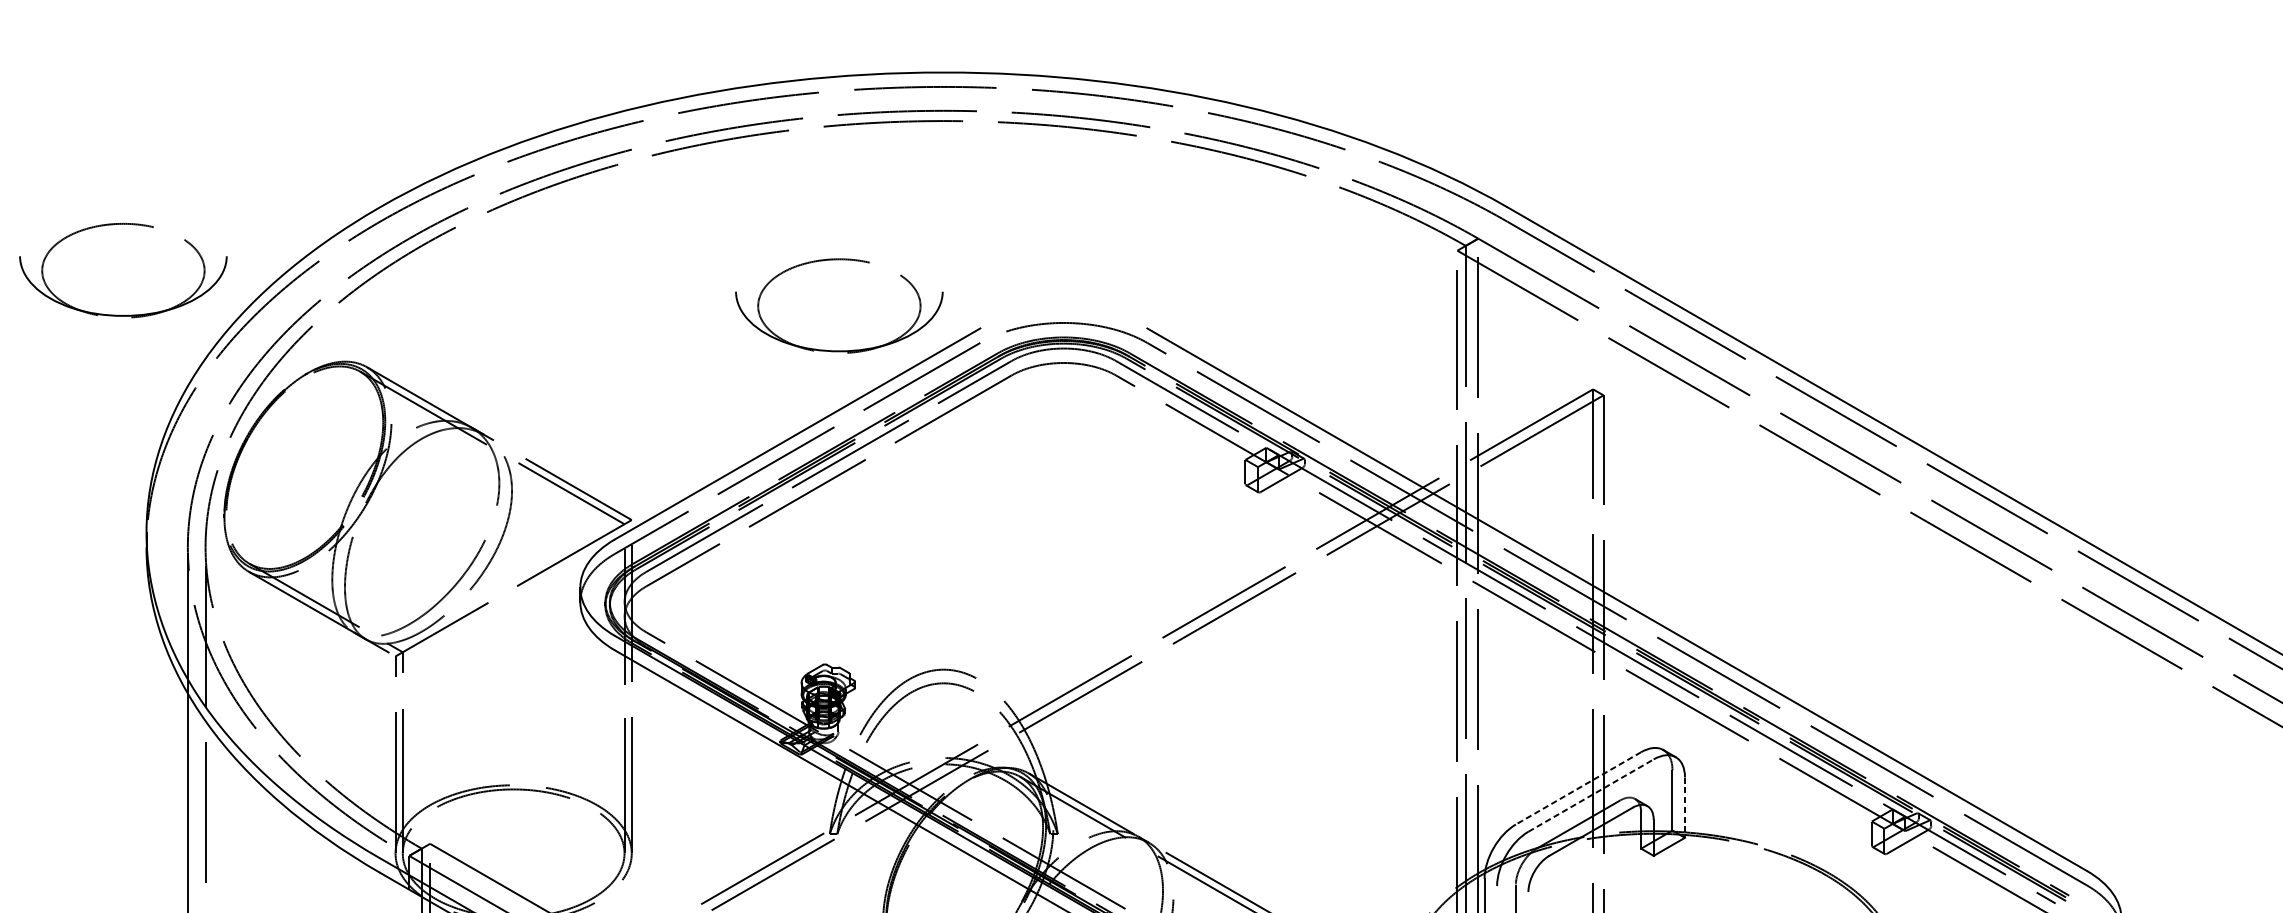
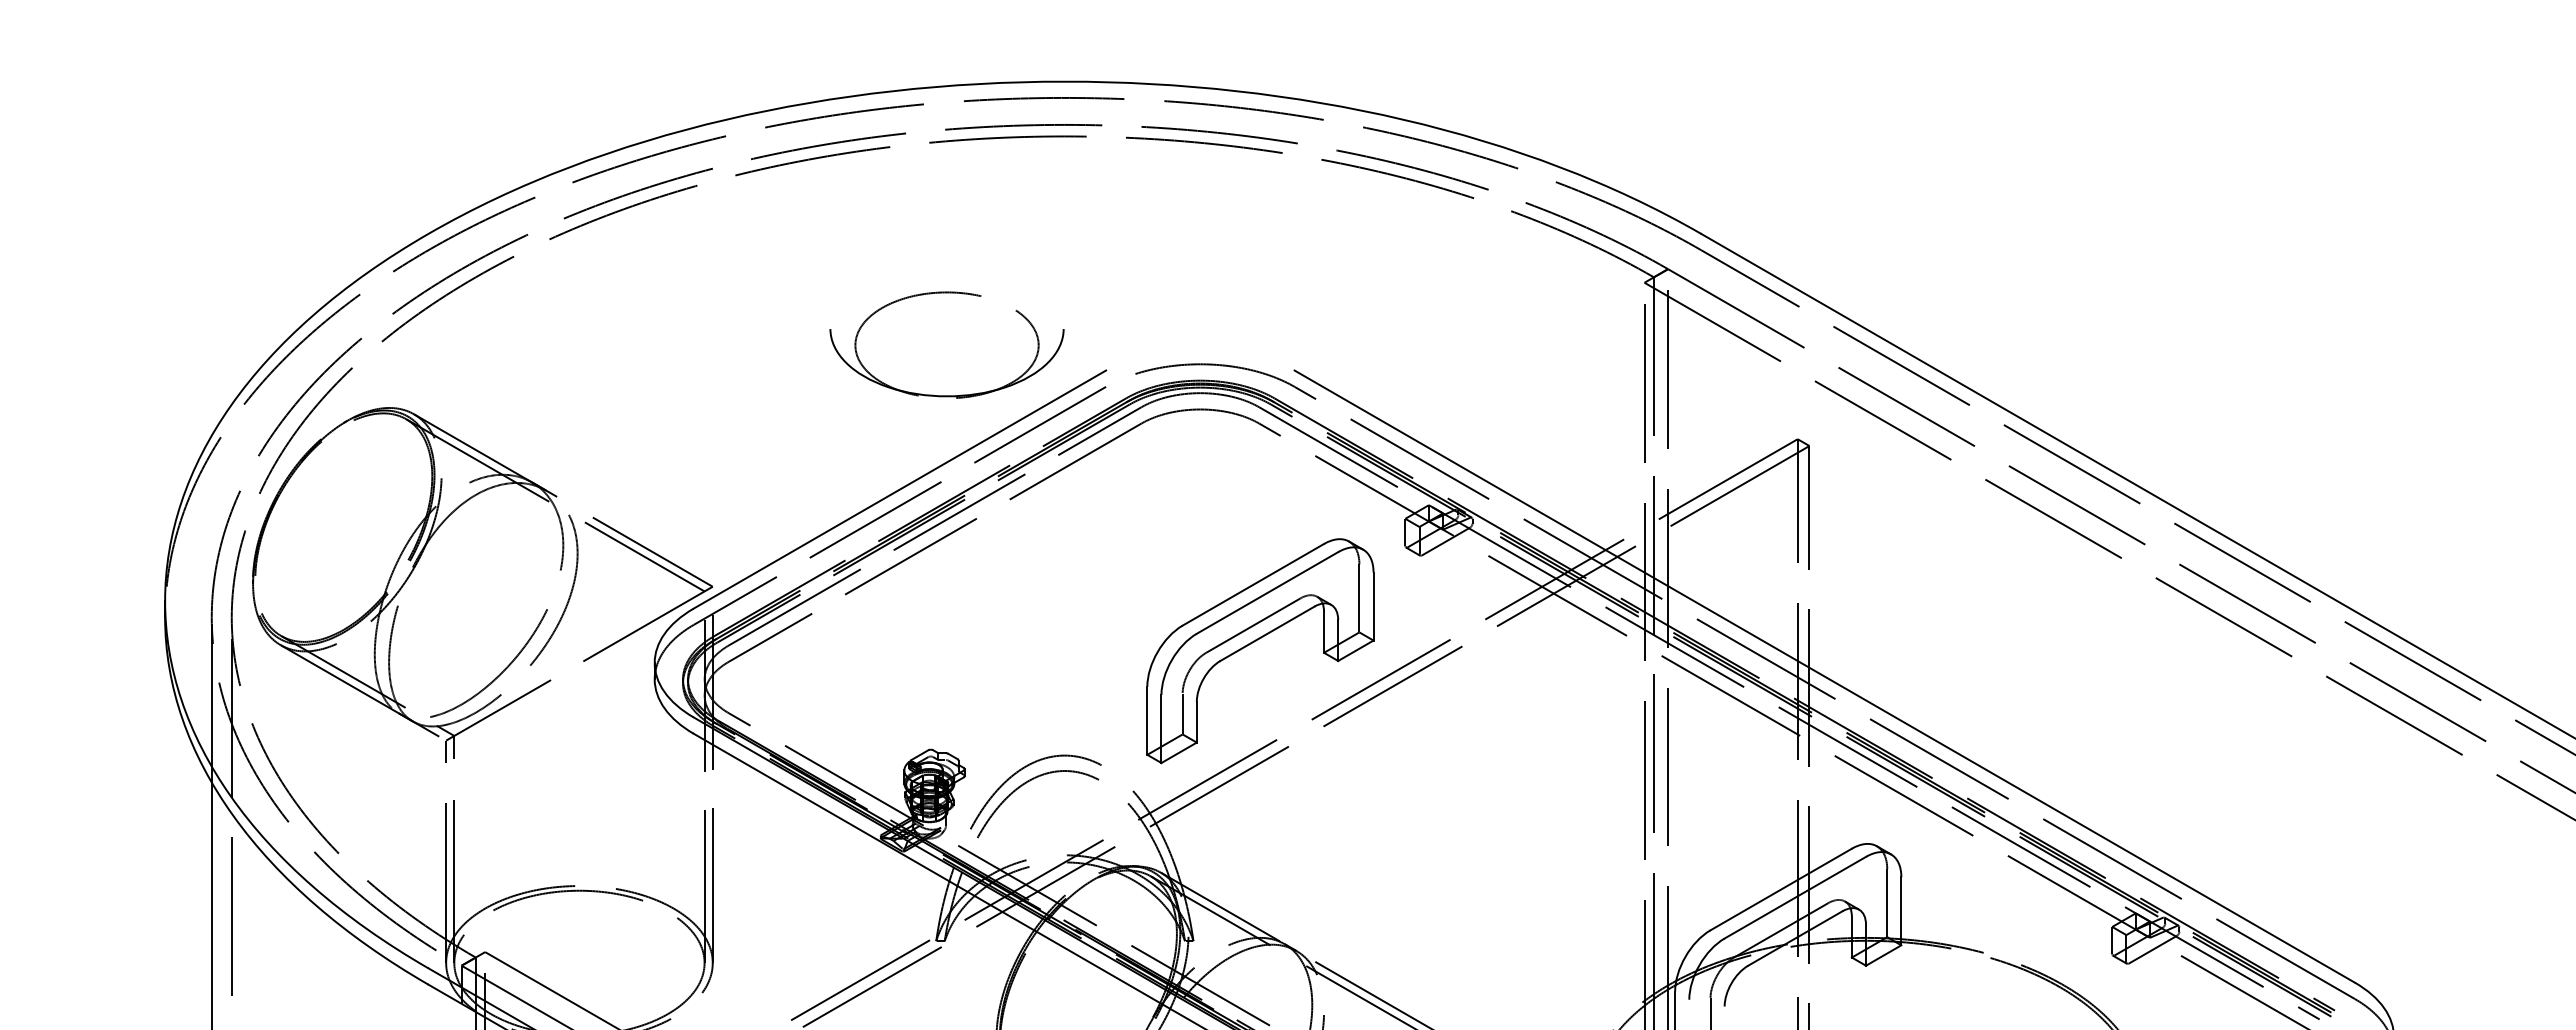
part: (122, 224) -> (138, 253), removed
part: (1113, 568) -> (1256, 641), added
line: (1578, 788) -> (1781, 889), dashed -> solid
line: (1591, 795) -> (1795, 897), dashed -> solid
line: (1685, 807) -> (1901, 911), dashed -> solid

